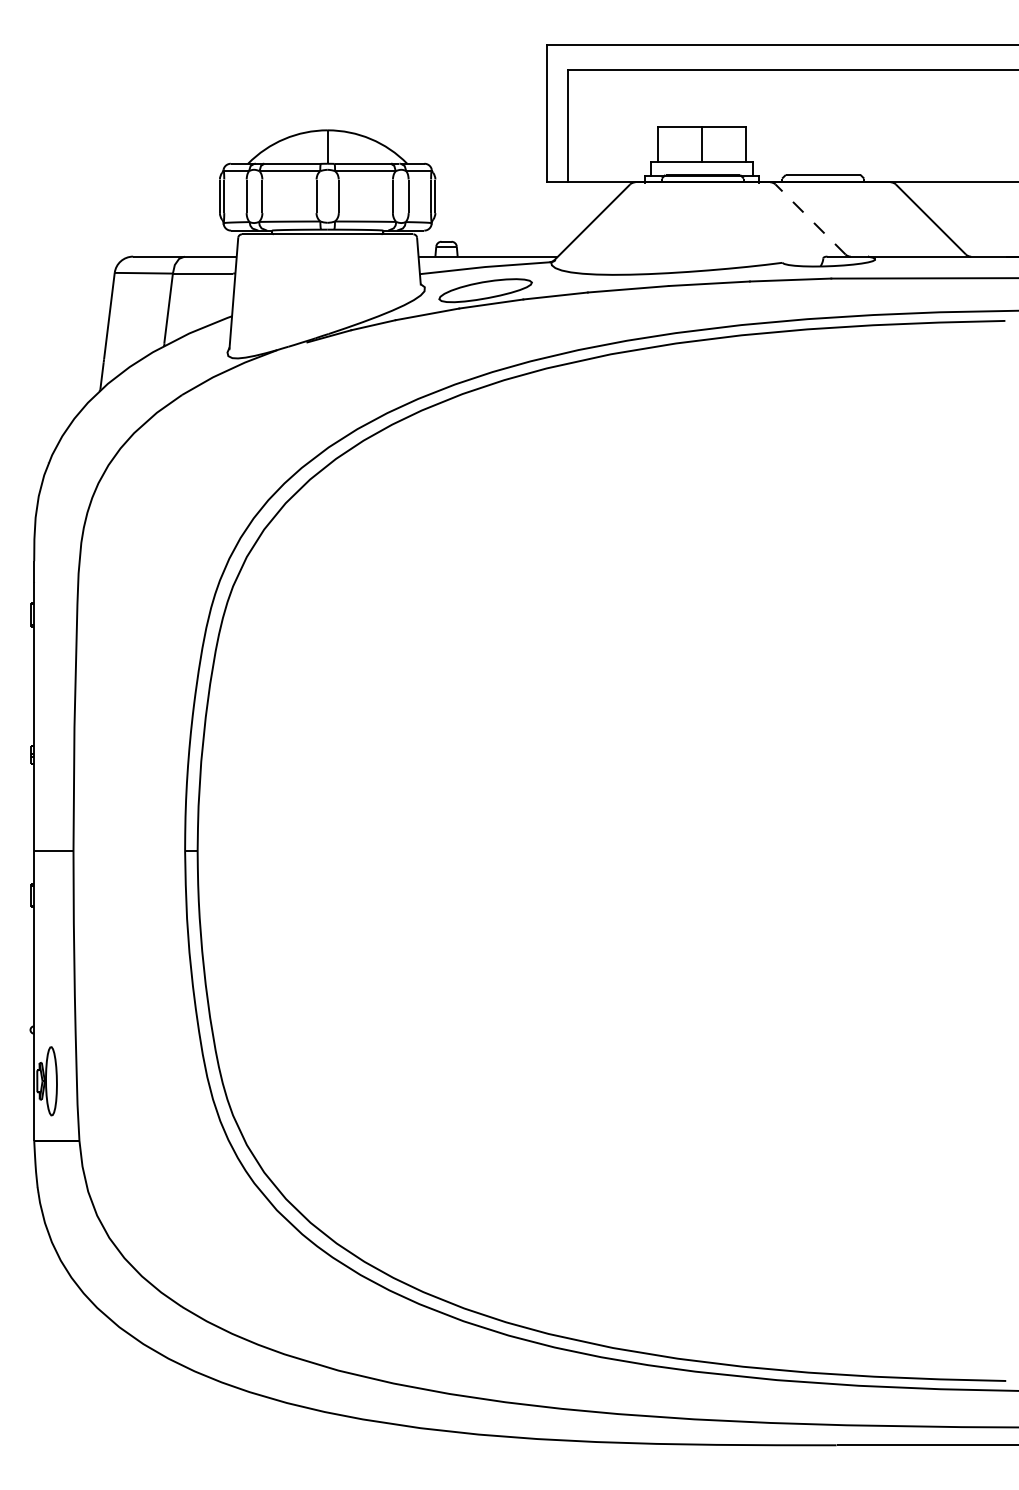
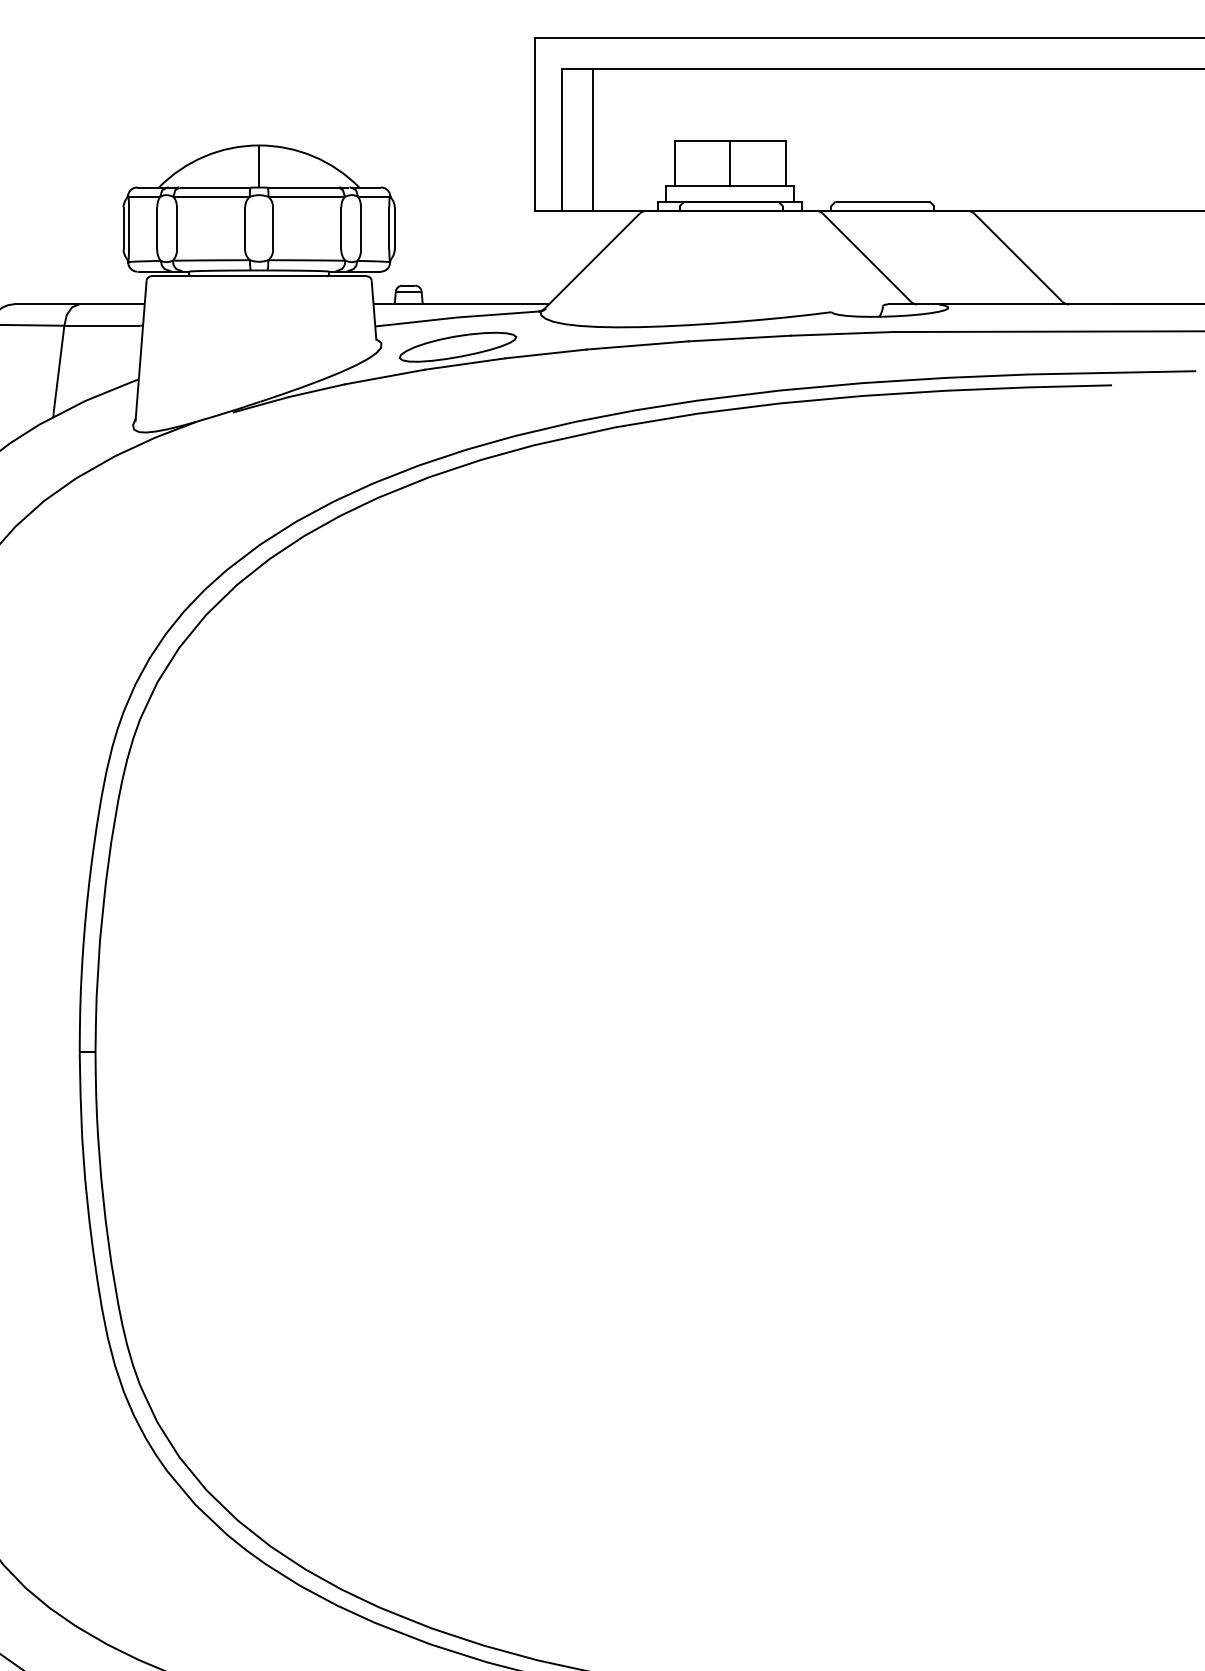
line: (592, 125) -> (592, 139), added
line: (810, 219) -> (866, 257), dashed -> solid

